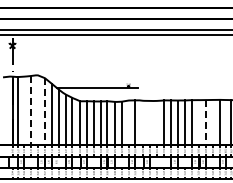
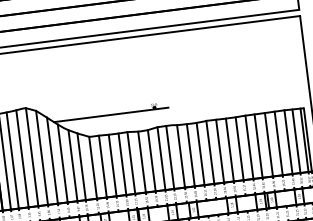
line: (24, 110) -> (13, 159), added
line: (31, 110) -> (23, 158), dashed -> solid
line: (38, 110) -> (32, 157), added
line: (44, 111) -> (41, 157), dashed -> solid
line: (128, 122) -> (160, 158), added
line: (142, 122) -> (180, 155), added
line: (149, 122) -> (190, 154), added
line: (156, 122) -> (199, 153), added
line: (198, 122) -> (258, 145), added
line: (205, 122) -> (268, 144), dashed -> solid
line: (212, 122) -> (278, 143), added
line: (225, 122) -> (296, 140), added

